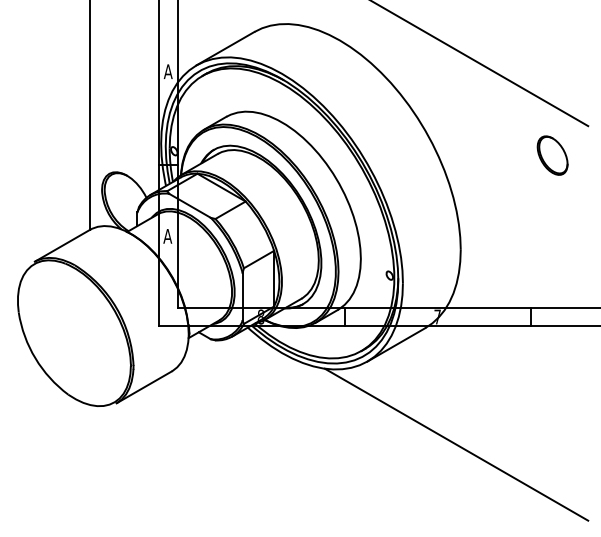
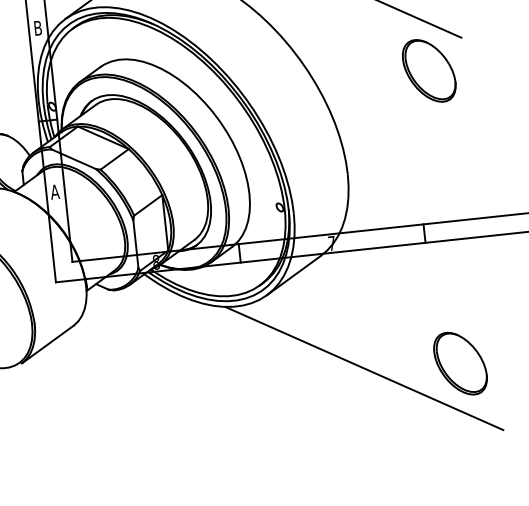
text: (167, 71) -> (37, 28), A -> B
part: (552, 155) -> (428, 70), size x1.67
part: (552, 450) -> (460, 364), added

